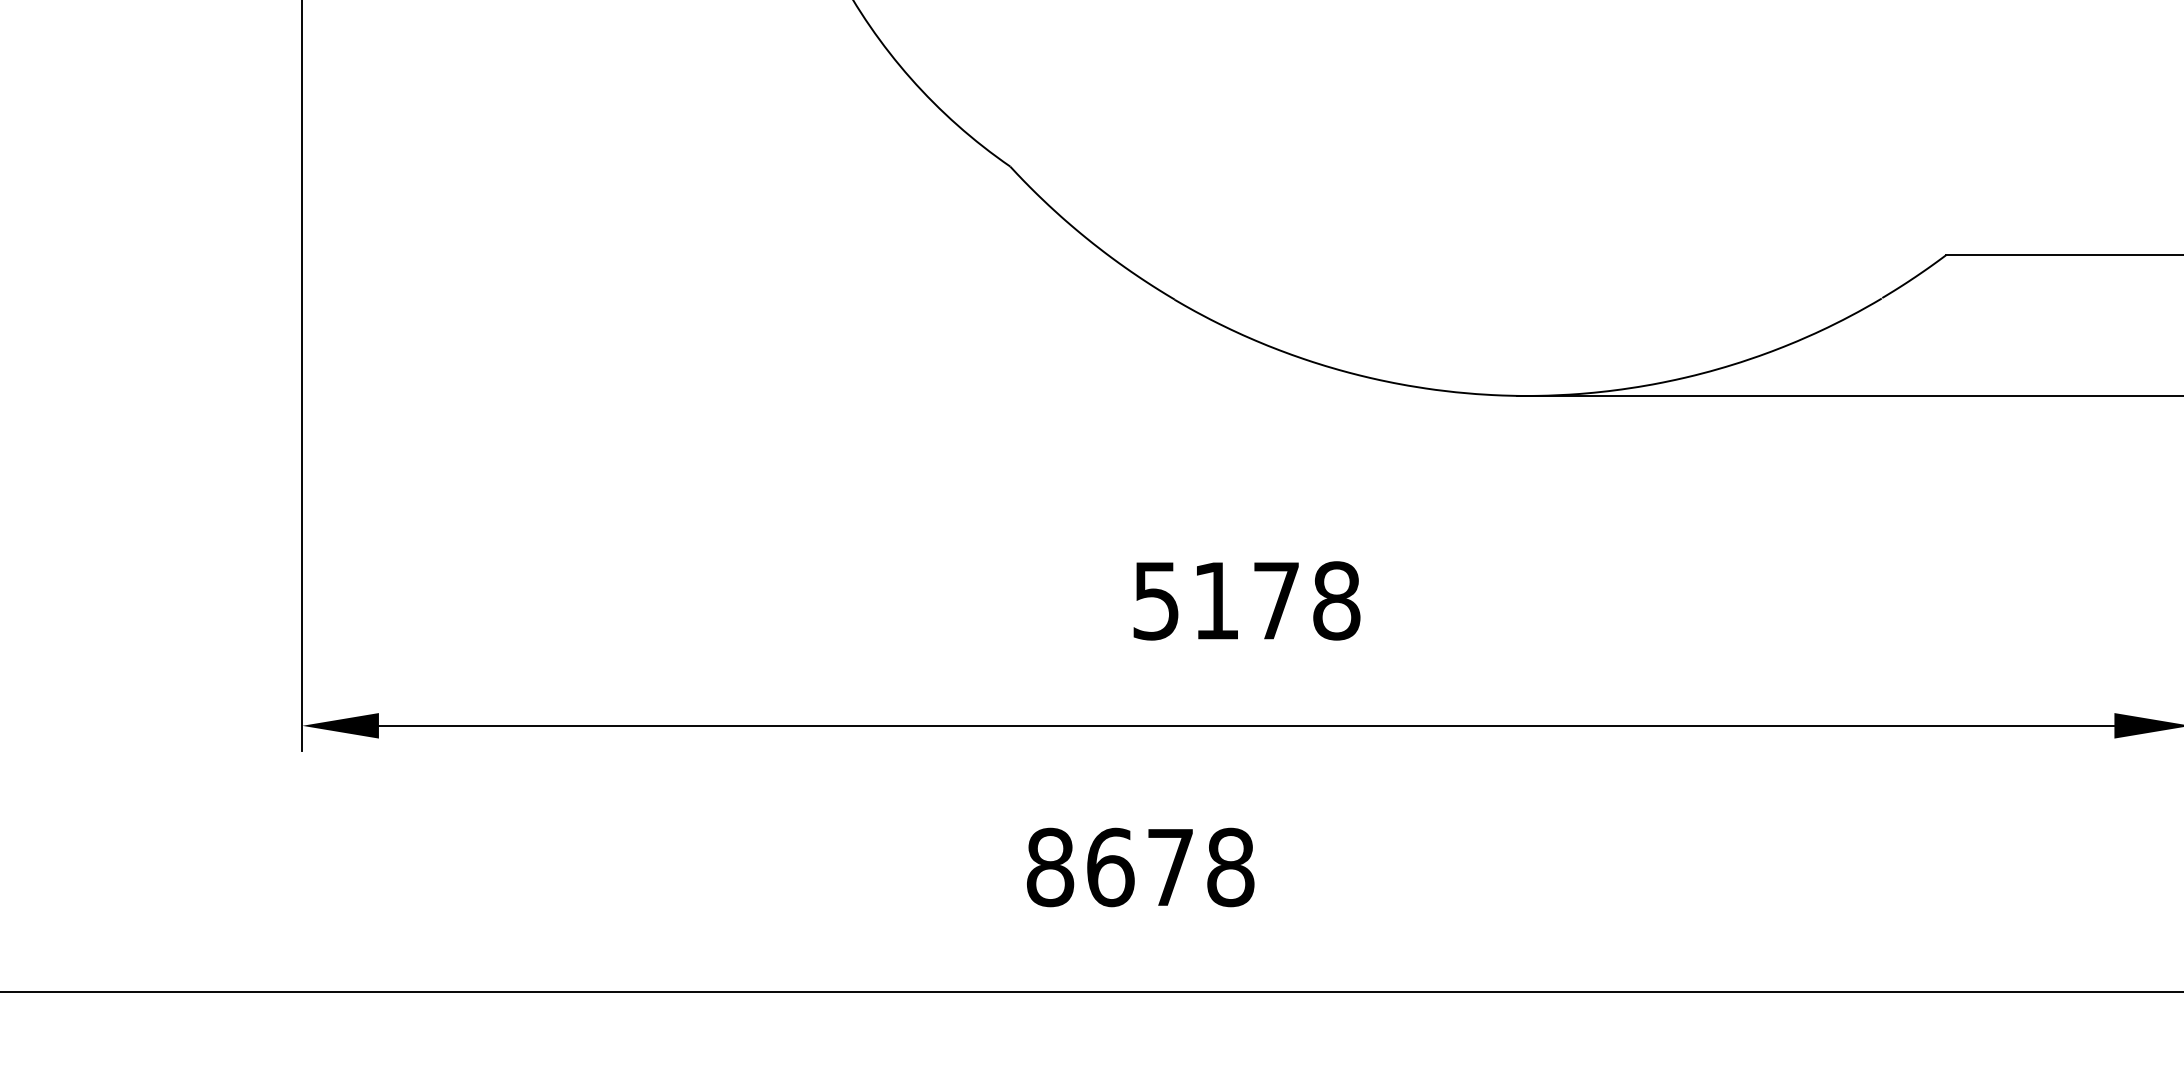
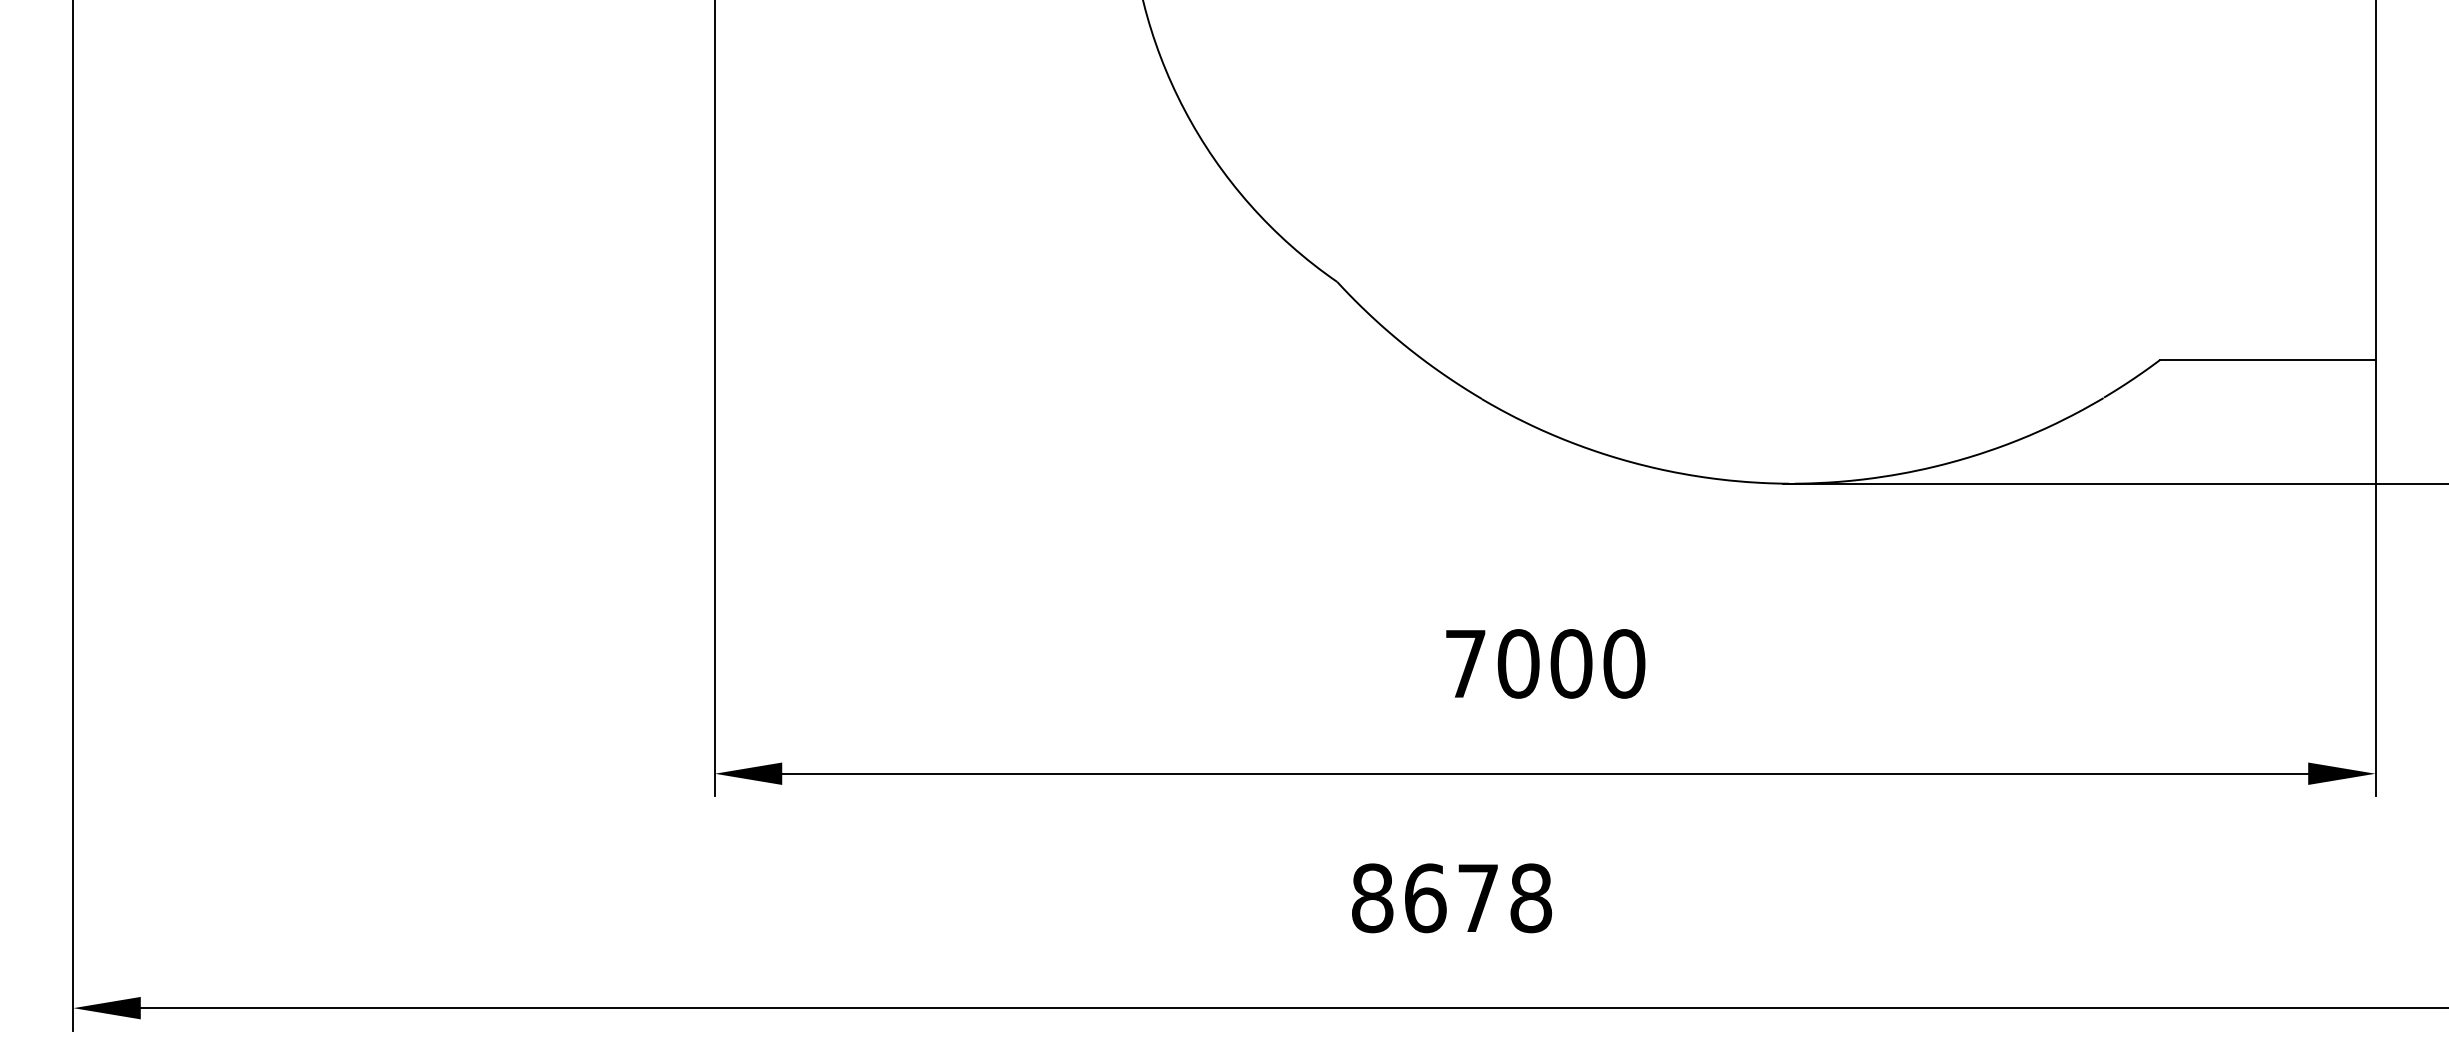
text: (1247, 600) -> (1545, 663), 5178 -> 7000

